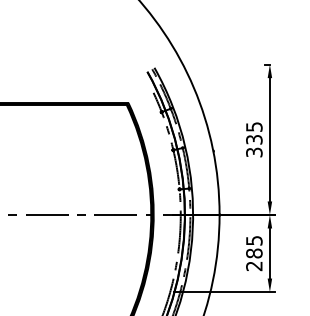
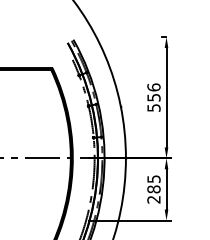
text: (254, 139) -> (154, 97), 335 -> 556

